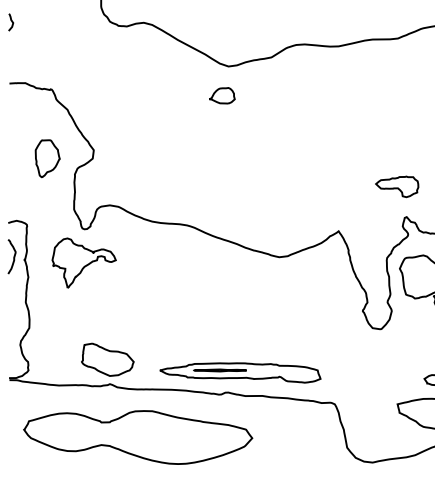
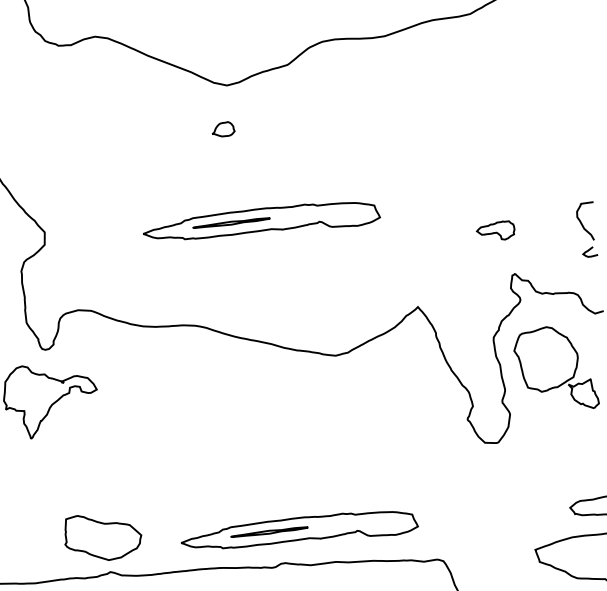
part: (222, 95) -> (223, 129), size x0.6
part: (240, 161) -> (261, 222), added
part: (397, 186) -> (496, 230), size x0.6

